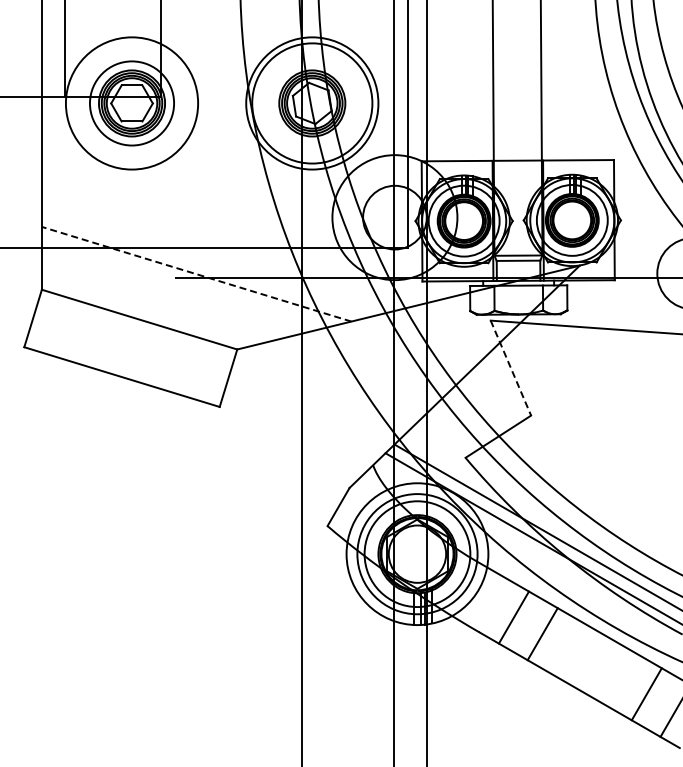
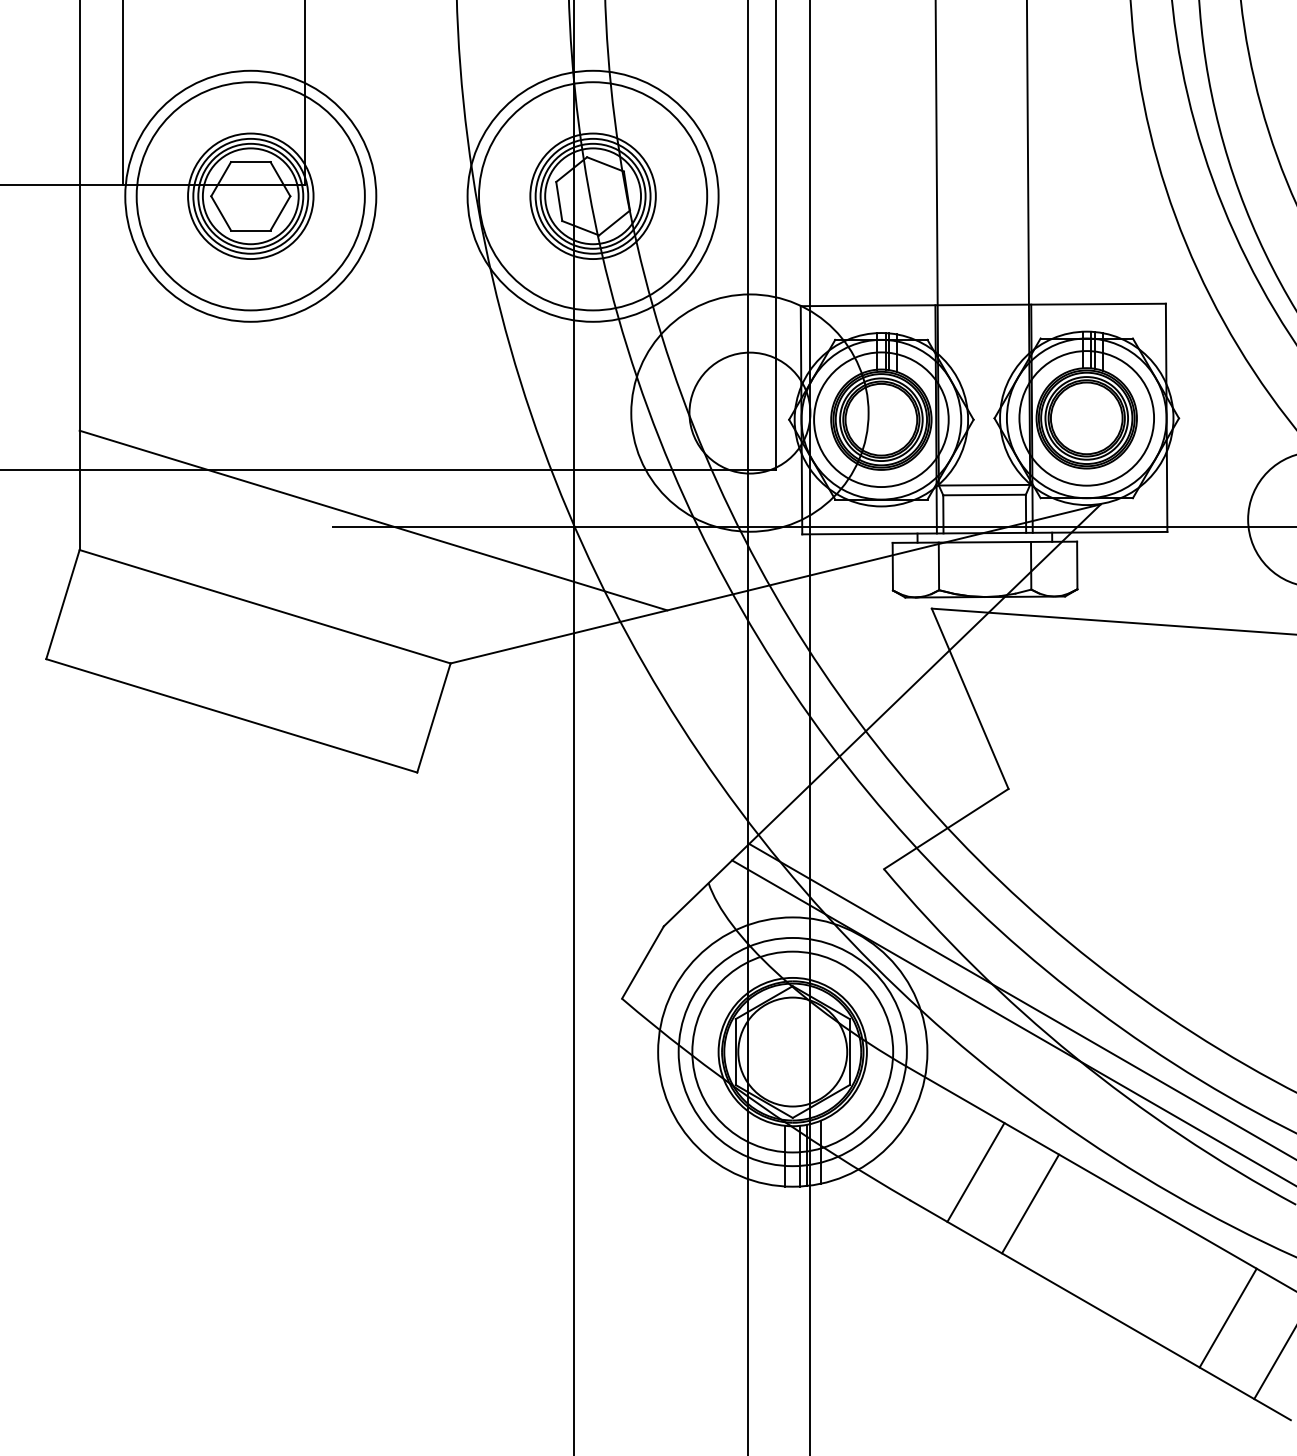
circle: (131, 103) -> (249, 196), size x1.43
line: (196, 274) -> (373, 521), dashed -> solid
line: (510, 368) -> (969, 699), dashed -> solid

